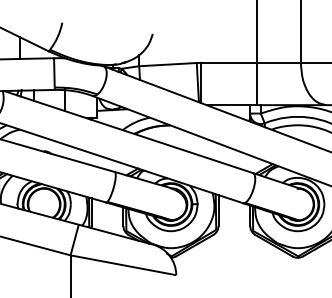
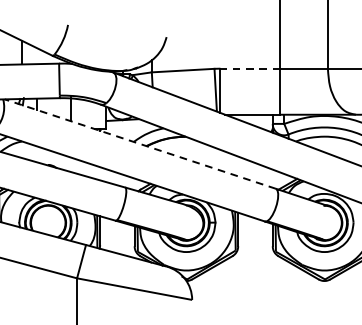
line: (229, 62) -> (250, 68), solid -> dashed
line: (128, 131) -> (140, 143), solid -> dashed

